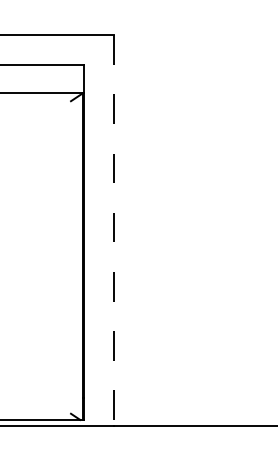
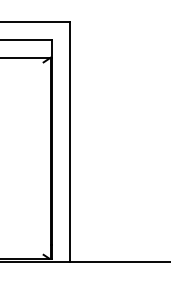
line: (113, 231) -> (69, 142), dashed -> solid

